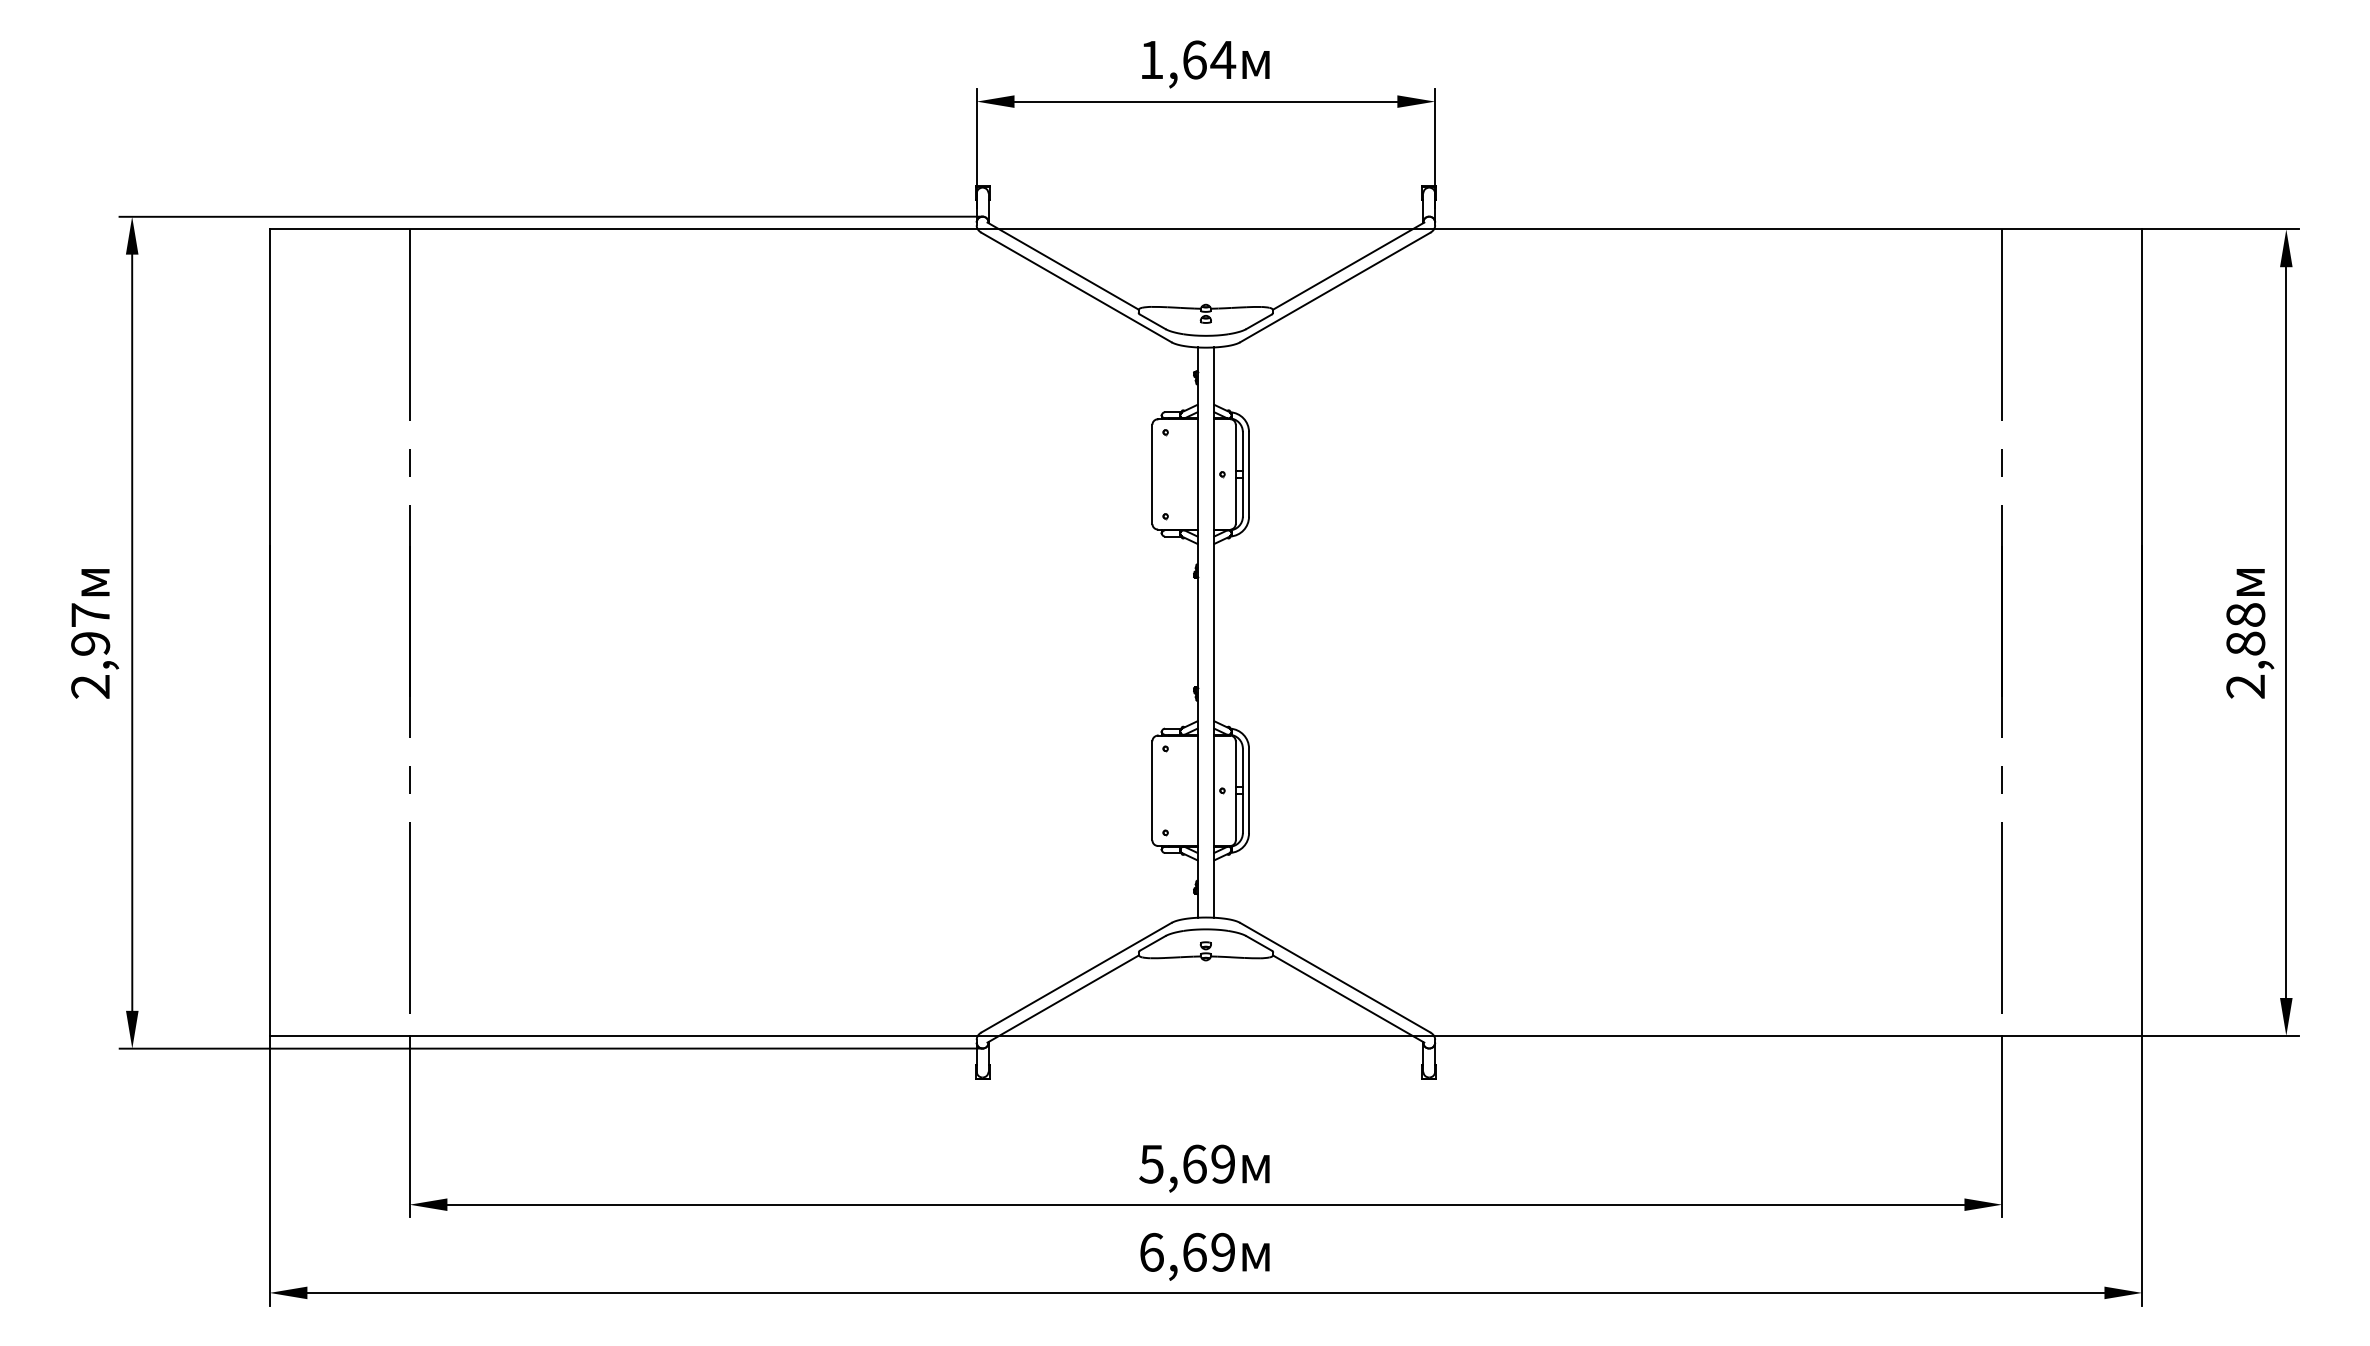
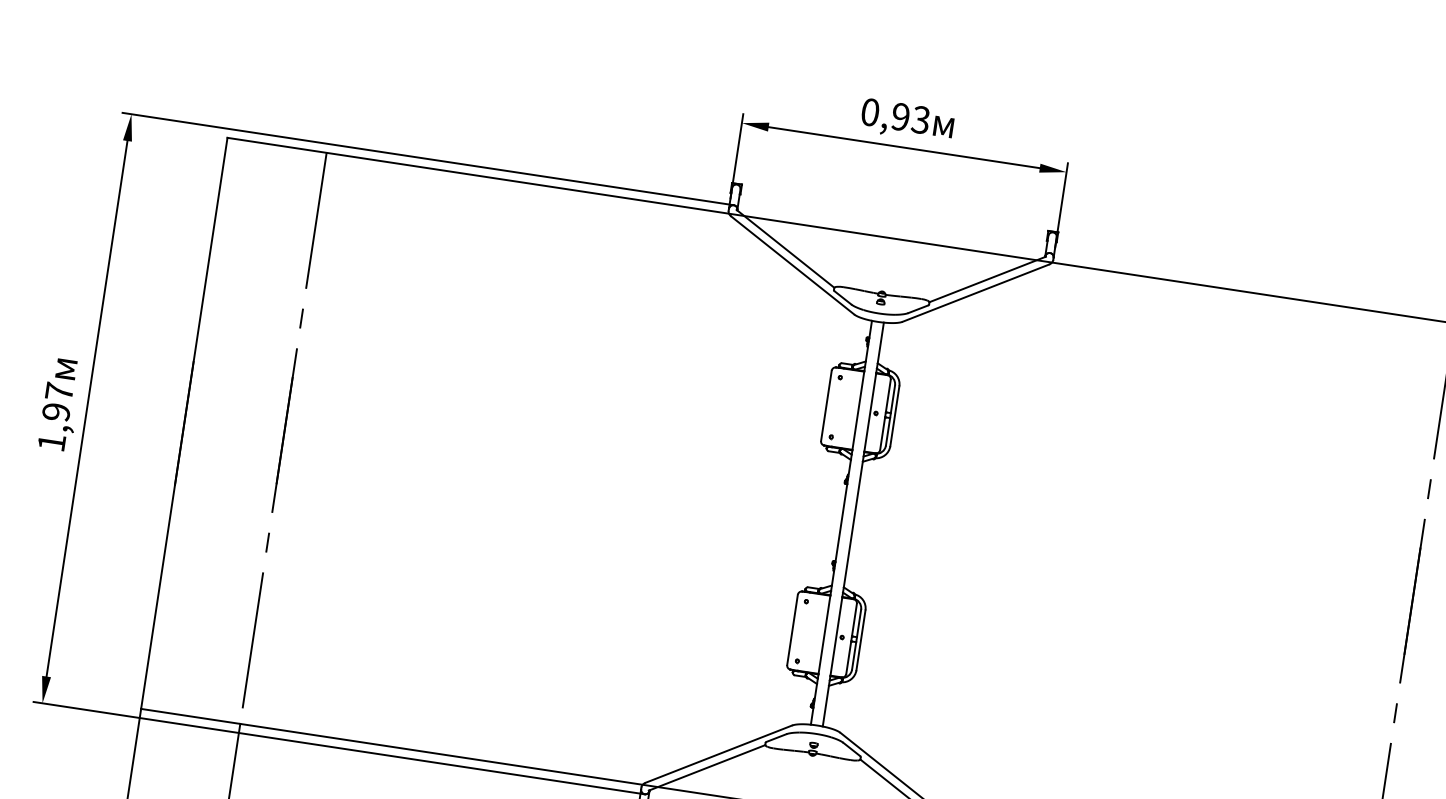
text: (1188, 59) -> (896, 115), 1,64 -> 0,93
text: (90, 686) -> (51, 442), 2,97 -> 1,97

